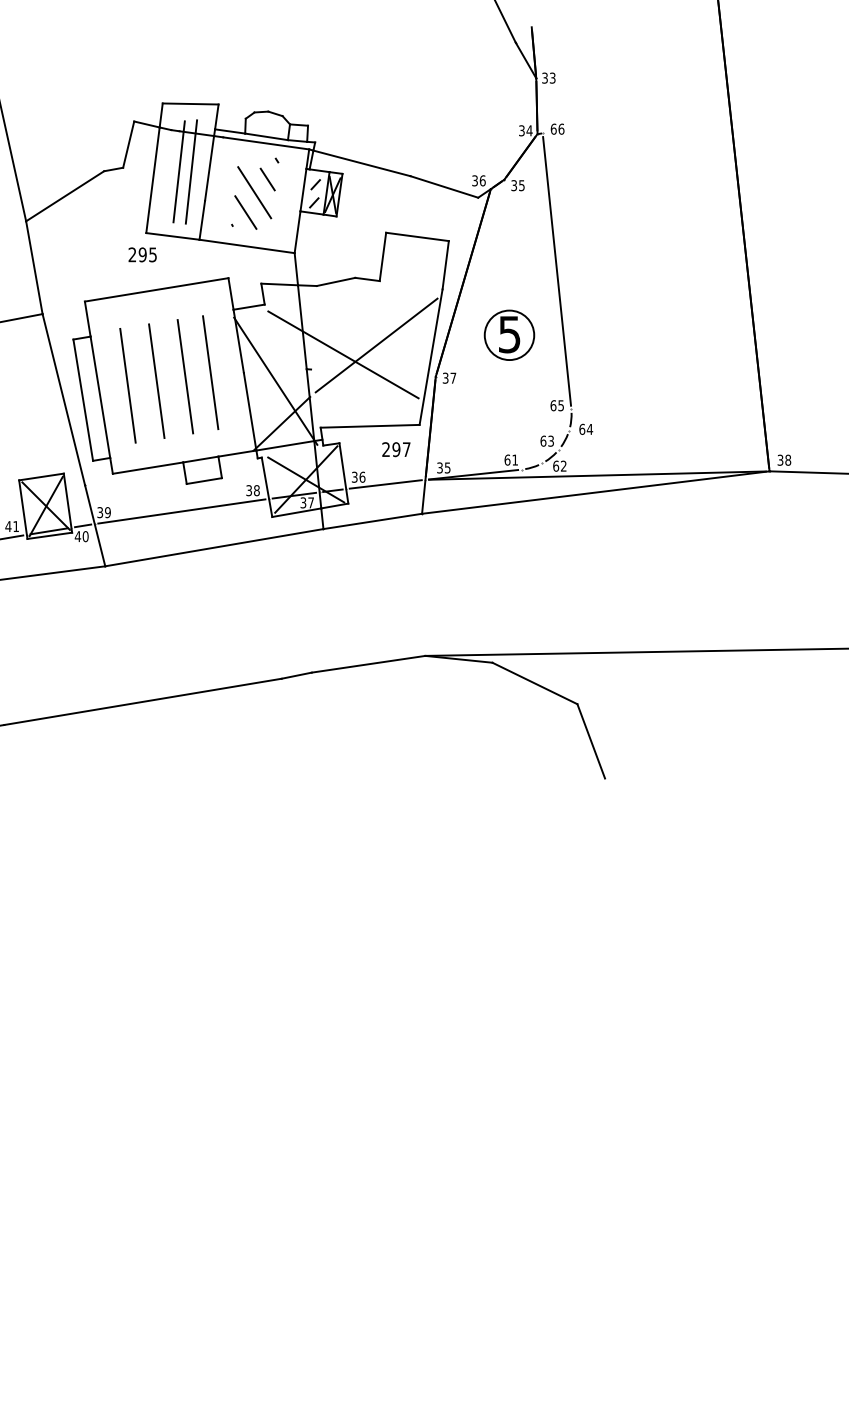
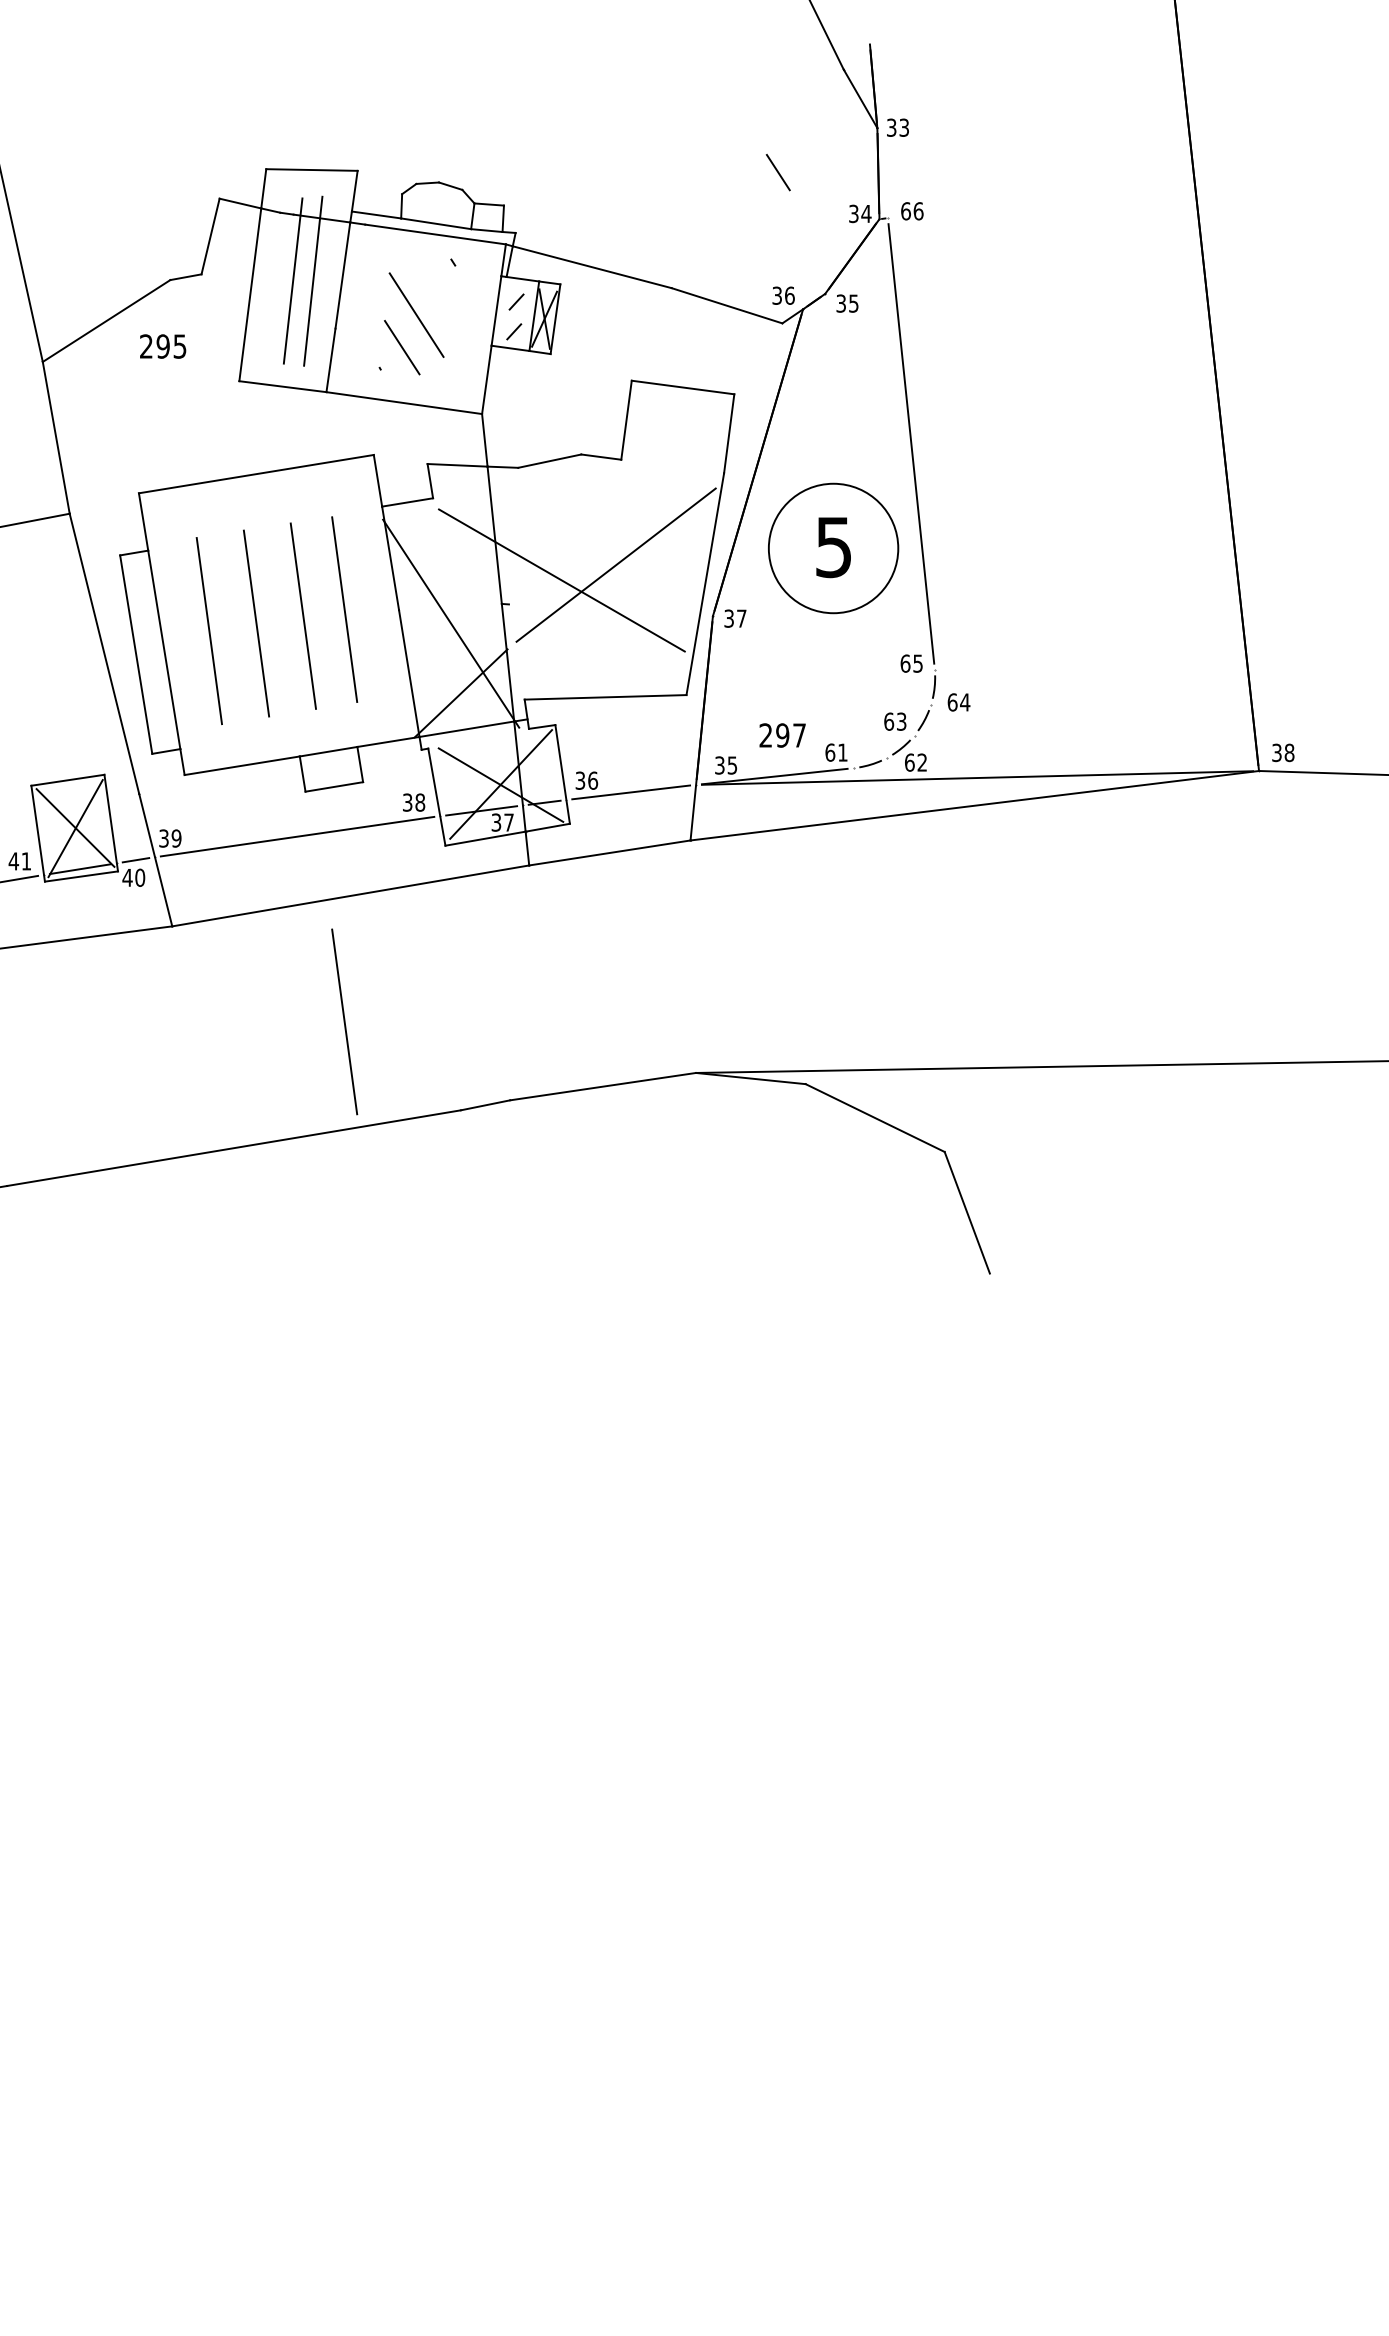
line: (267, 179) -> (777, 172), moved
text: (142, 254) -> (162, 345), moved
circle: (509, 335) -> (833, 548), size x1.6
text: (396, 449) -> (782, 735), moved
line: (210, 624) -> (344, 1021), added

